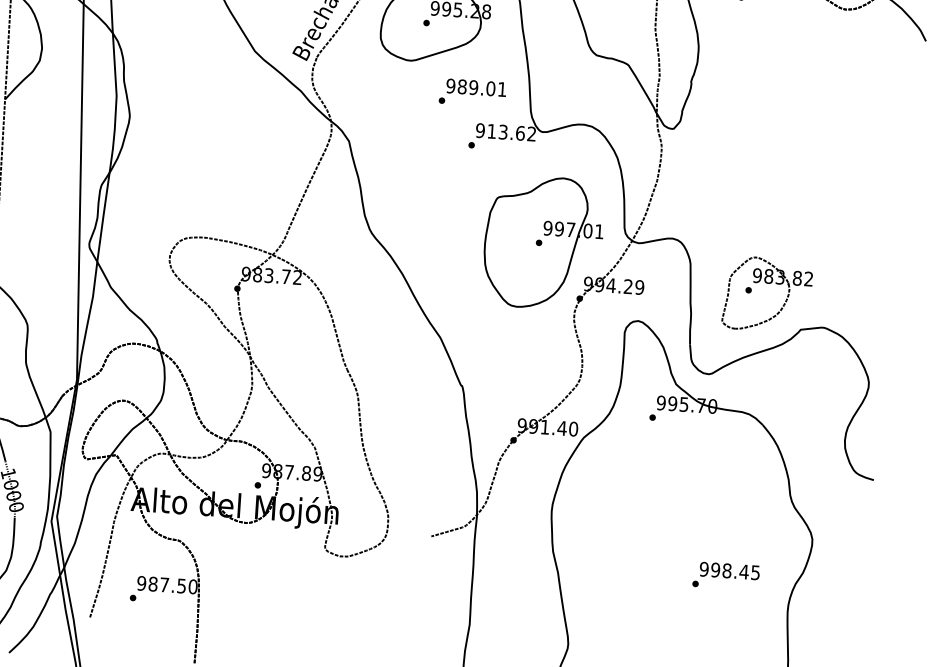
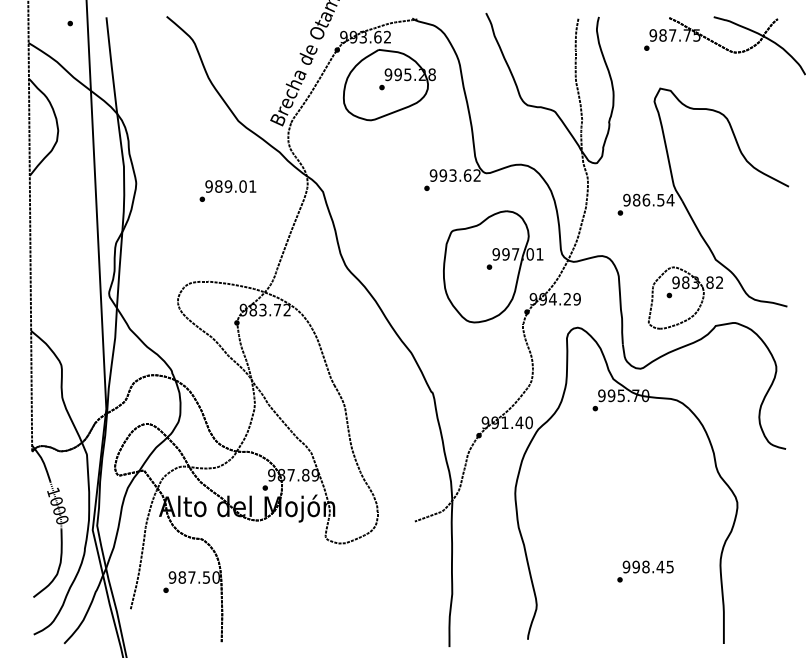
text: (472, 92) -> (227, 190), moved
text: (492, 131) -> (443, 175), 913.62 -> 993.62
part: (775, 186) -> (686, 206), added
text: (726, 576) -> (645, 571), moved

